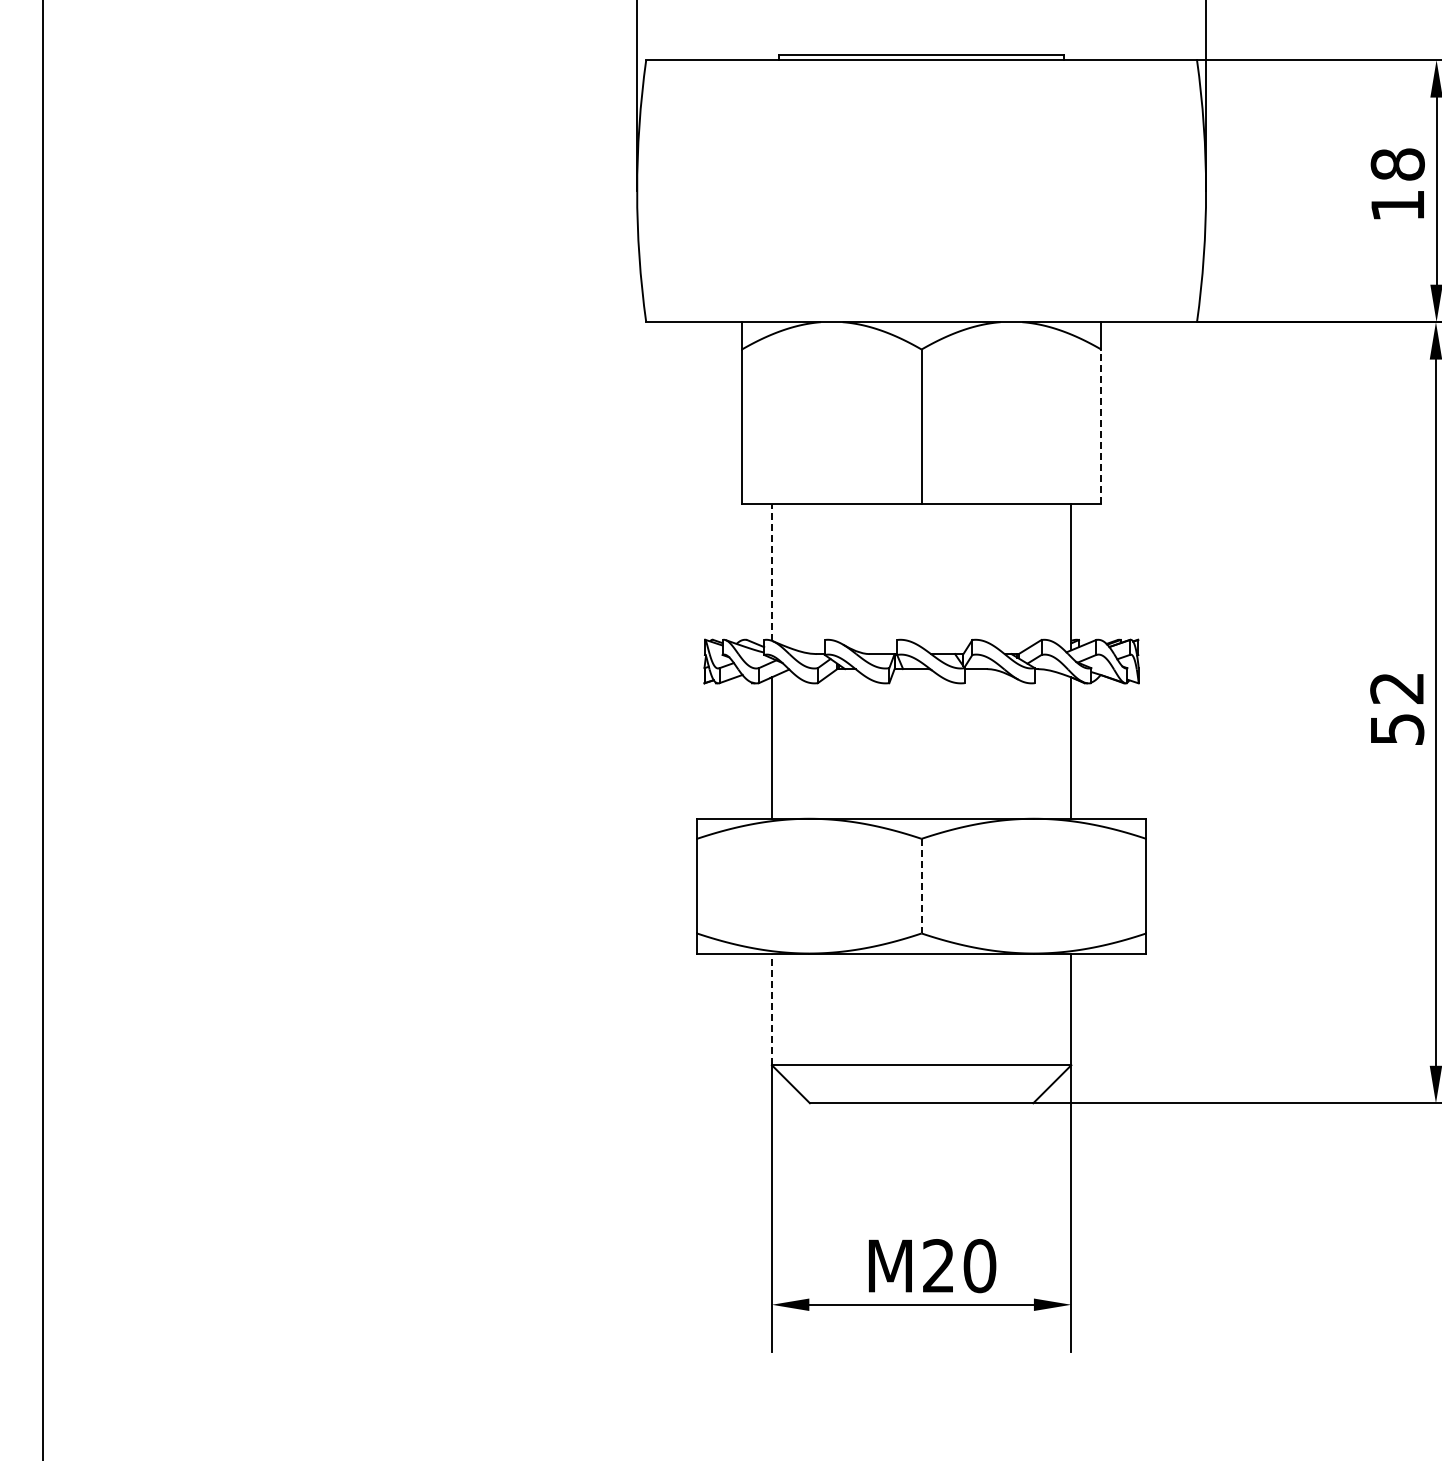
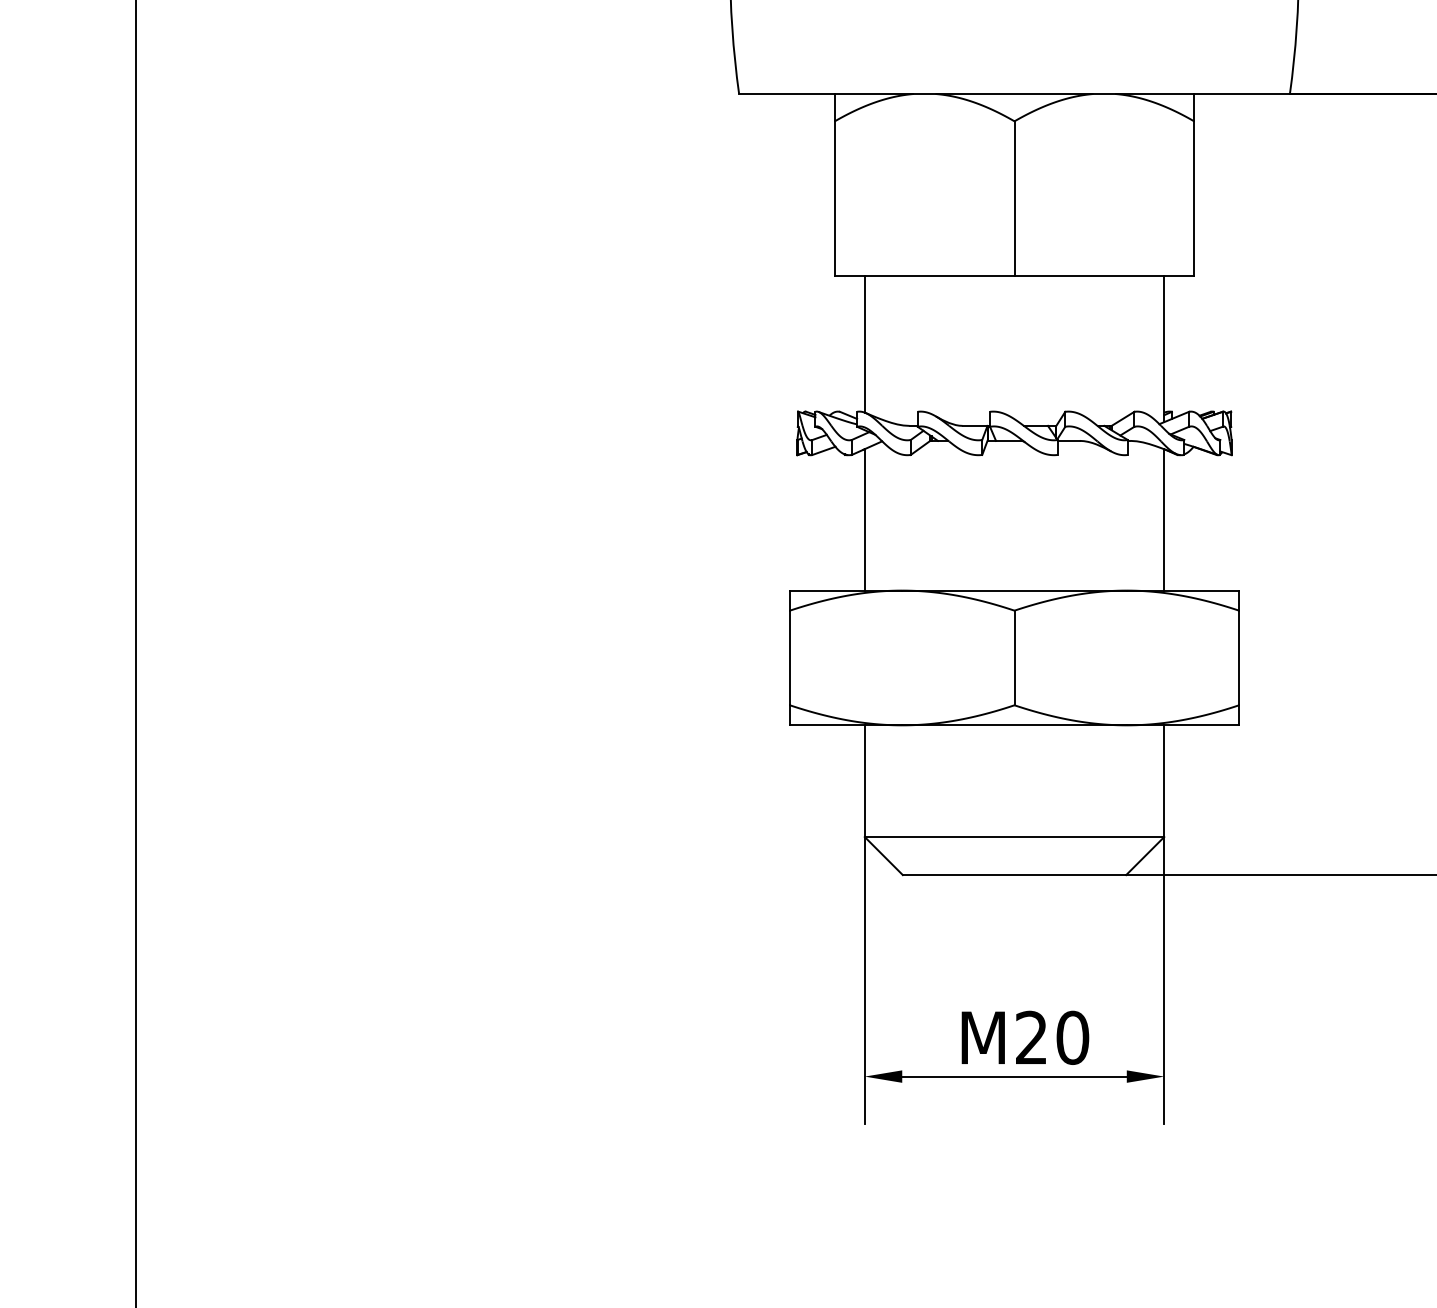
line: (1101, 426) -> (1194, 198), dashed -> solid
line: (771, 572) -> (864, 344), dashed -> solid
line: (921, 886) -> (1014, 658), dashed -> solid
line: (771, 1009) -> (864, 781), dashed -> solid

